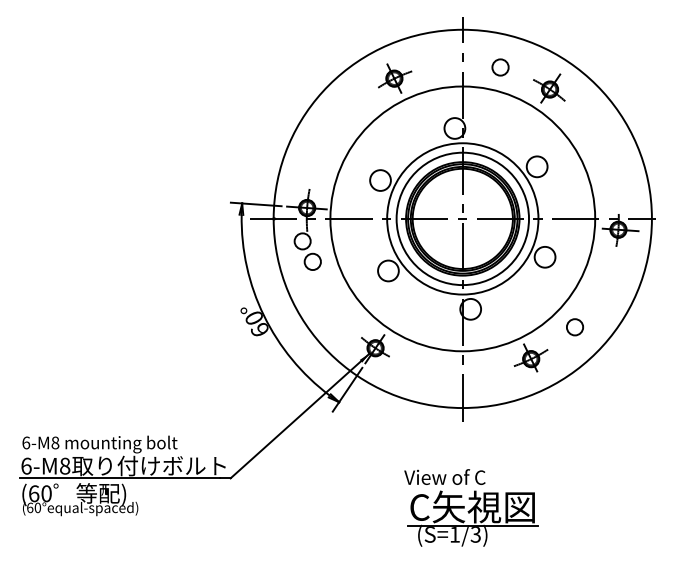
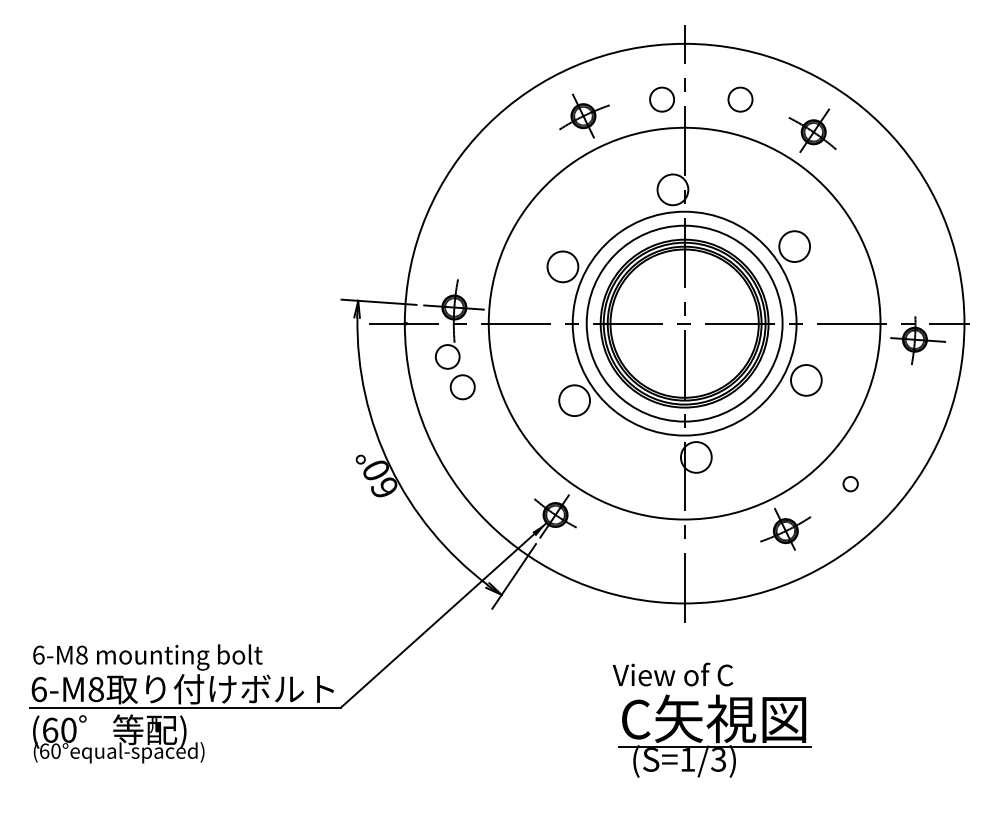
circle: (447, 67) -> (662, 99), added
circle: (574, 327) -> (849, 484), size x0.6
part: (471, 507) -> (712, 719), moved

